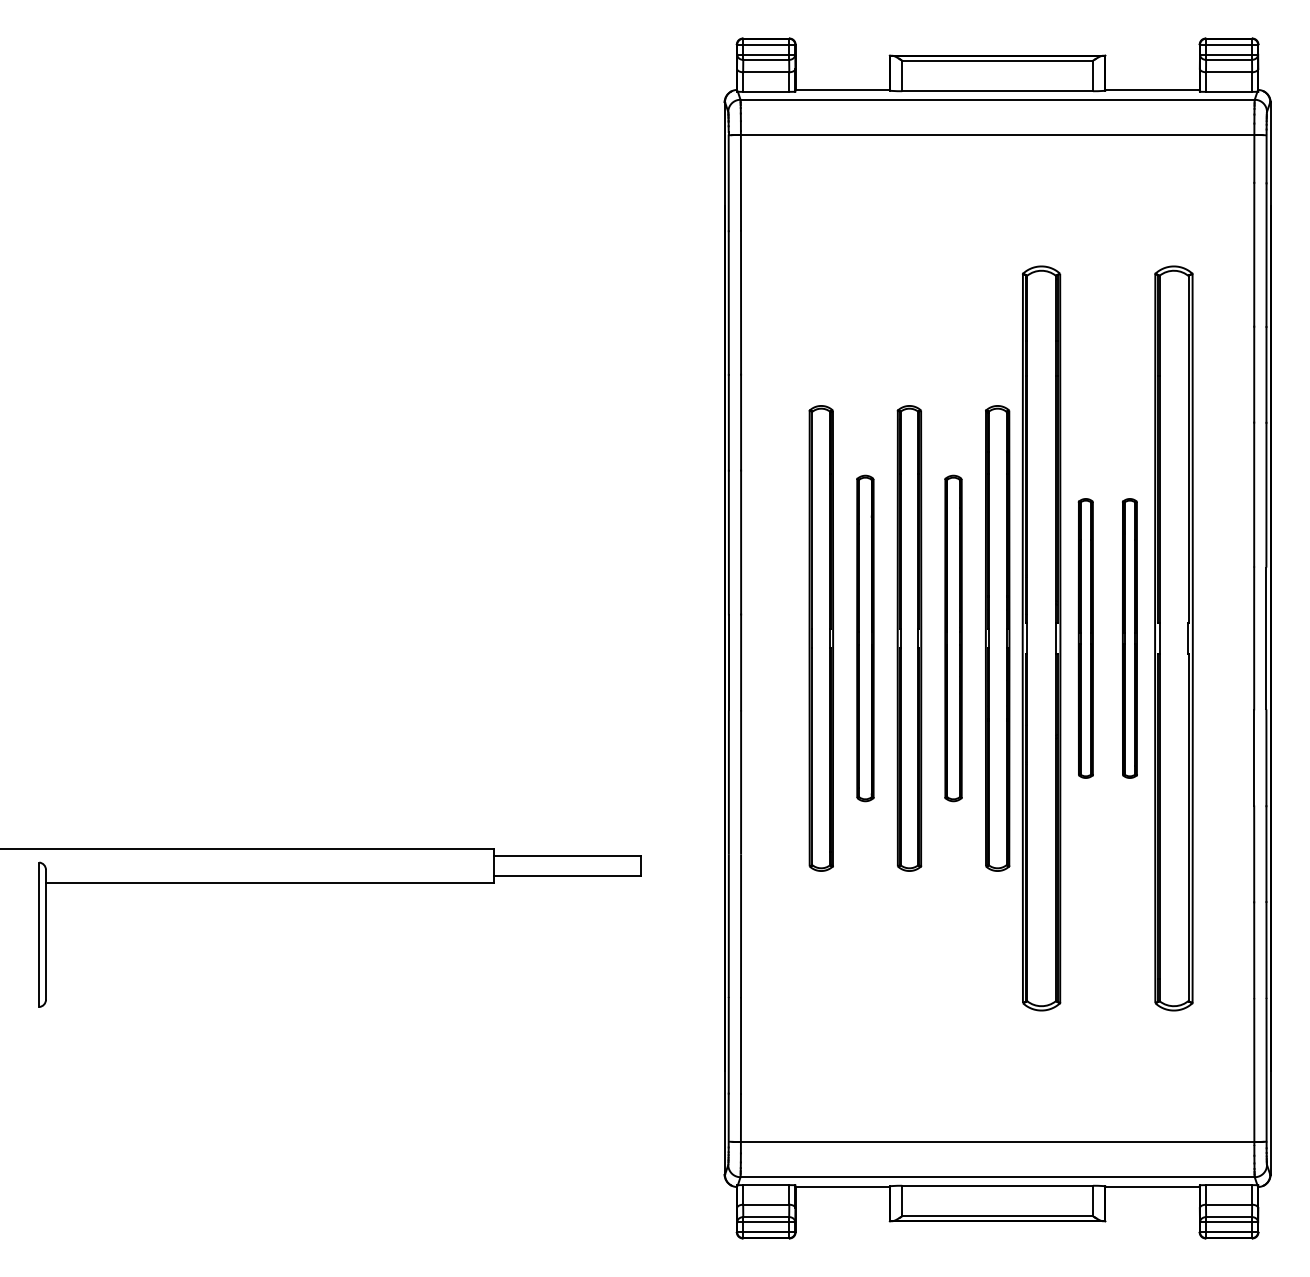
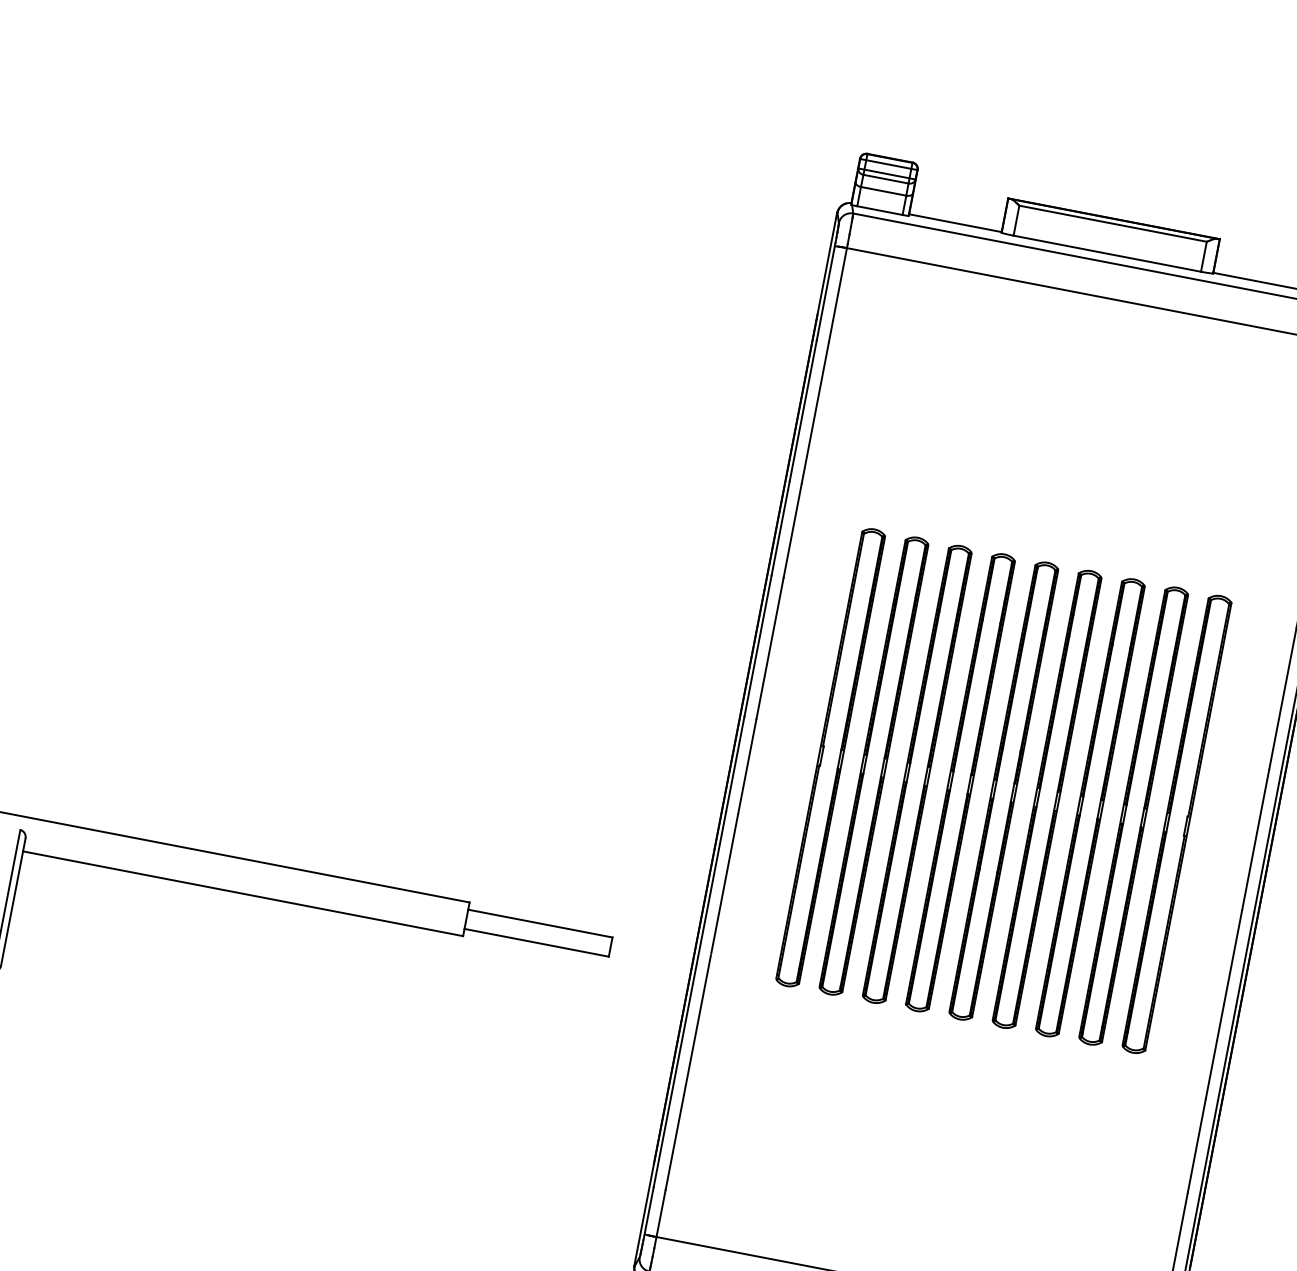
part: (865, 638) -> (874, 766), size x1.43
part: (953, 638) -> (960, 782), size x1.43
part: (1041, 638) -> (1046, 799), size x0.62
part: (1085, 638) -> (1090, 807), size x1.67
part: (1129, 638) -> (1133, 816), size x1.67
part: (1173, 638) -> (1176, 824), size x0.62

